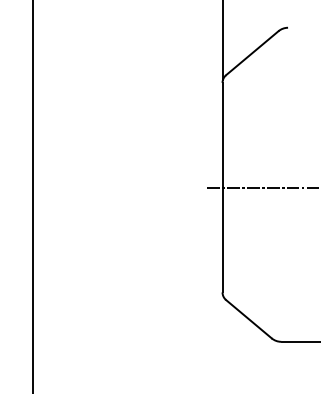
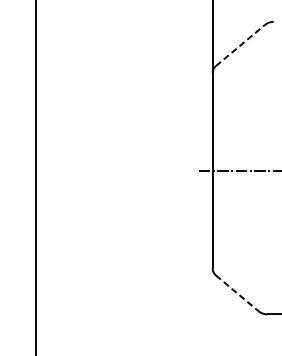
line: (252, 52) -> (240, 44), solid -> dashed
line: (248, 319) -> (236, 293), solid -> dashed

